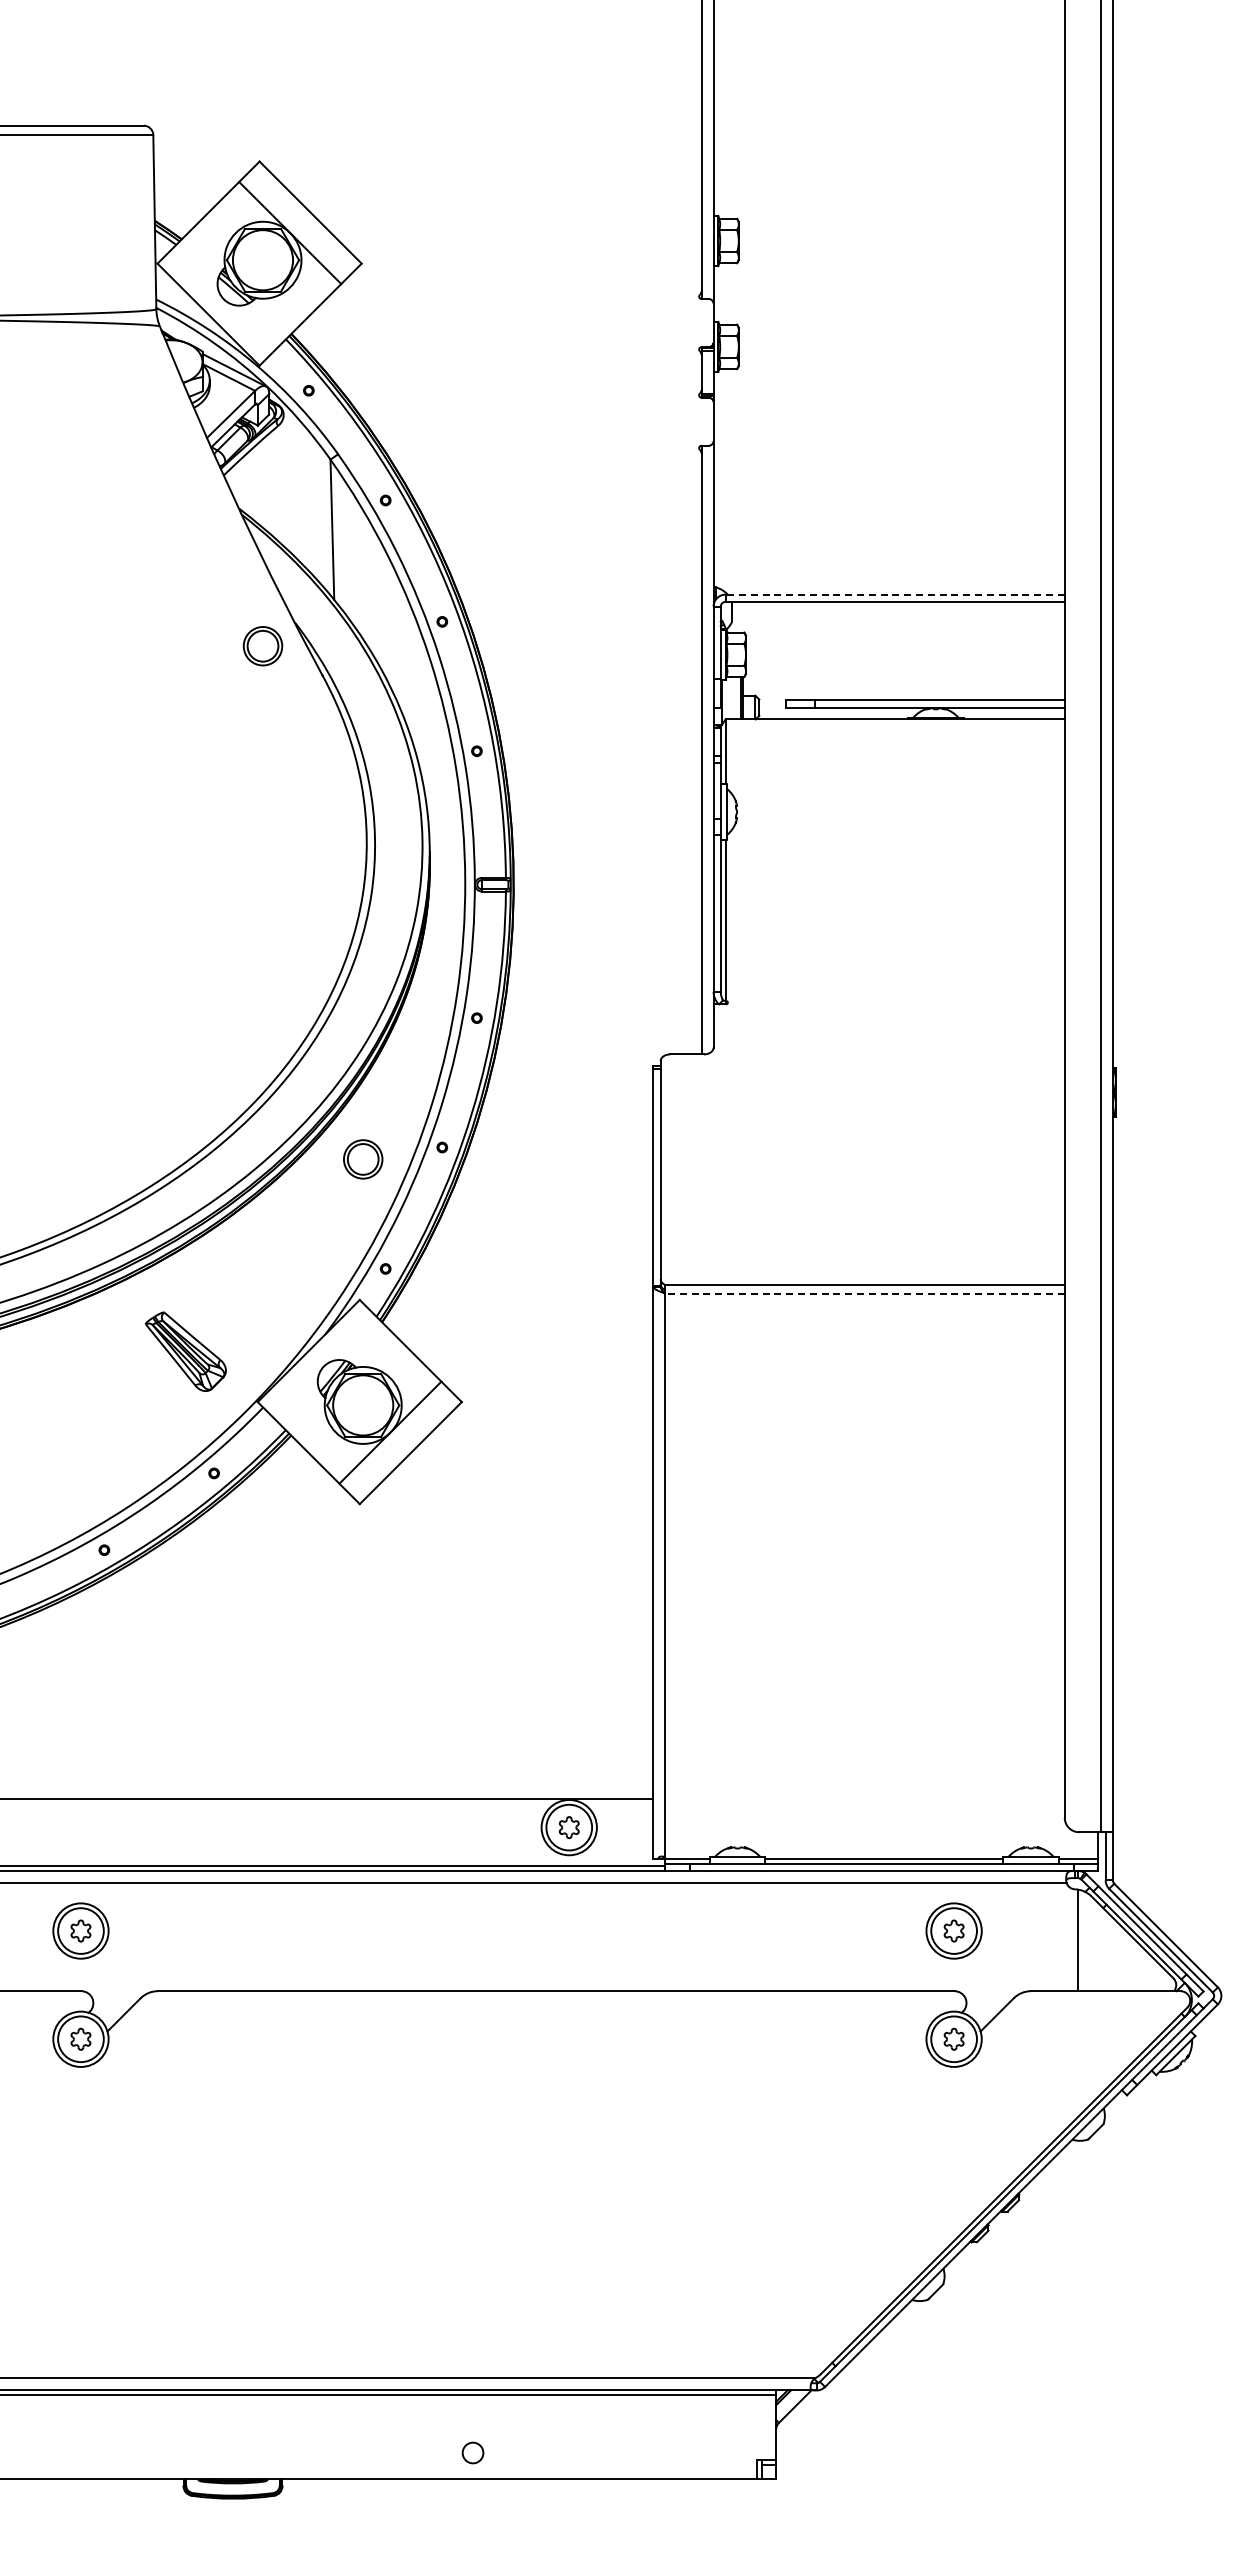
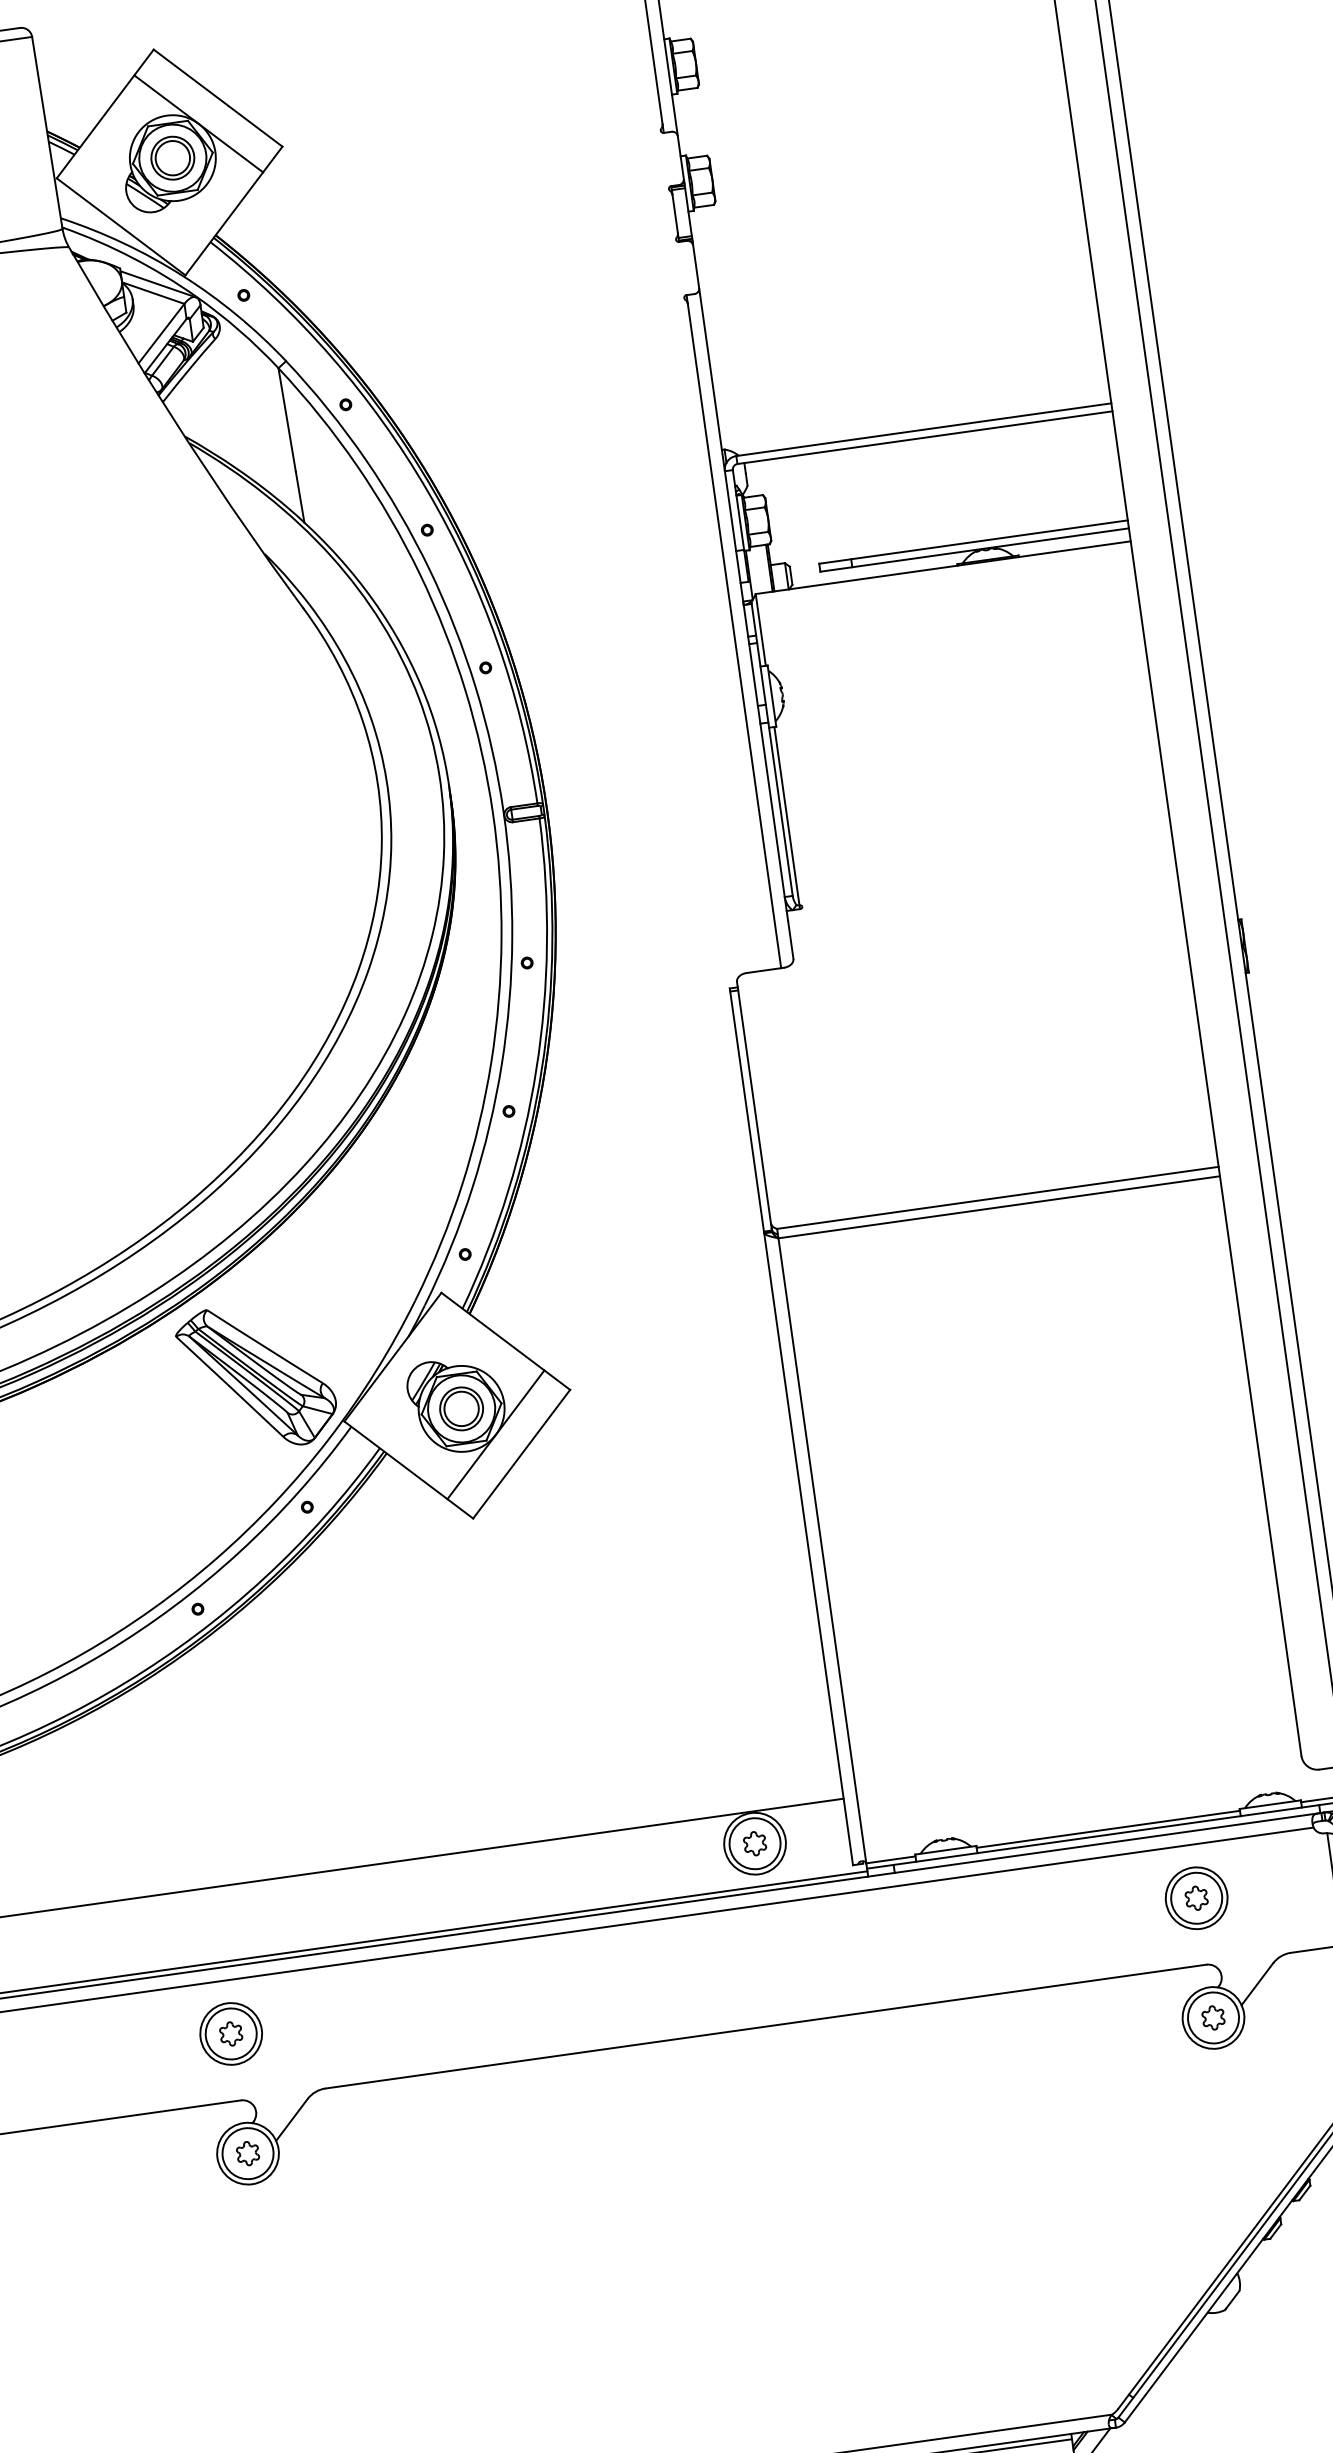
line: (895, 594) -> (924, 429), dashed -> solid
part: (262, 646) -> (172, 158), moved
part: (363, 1159) -> (461, 1408), moved
line: (865, 1293) -> (999, 1207), dashed -> solid
part: (185, 1351) -> (256, 1376), size x1.67

